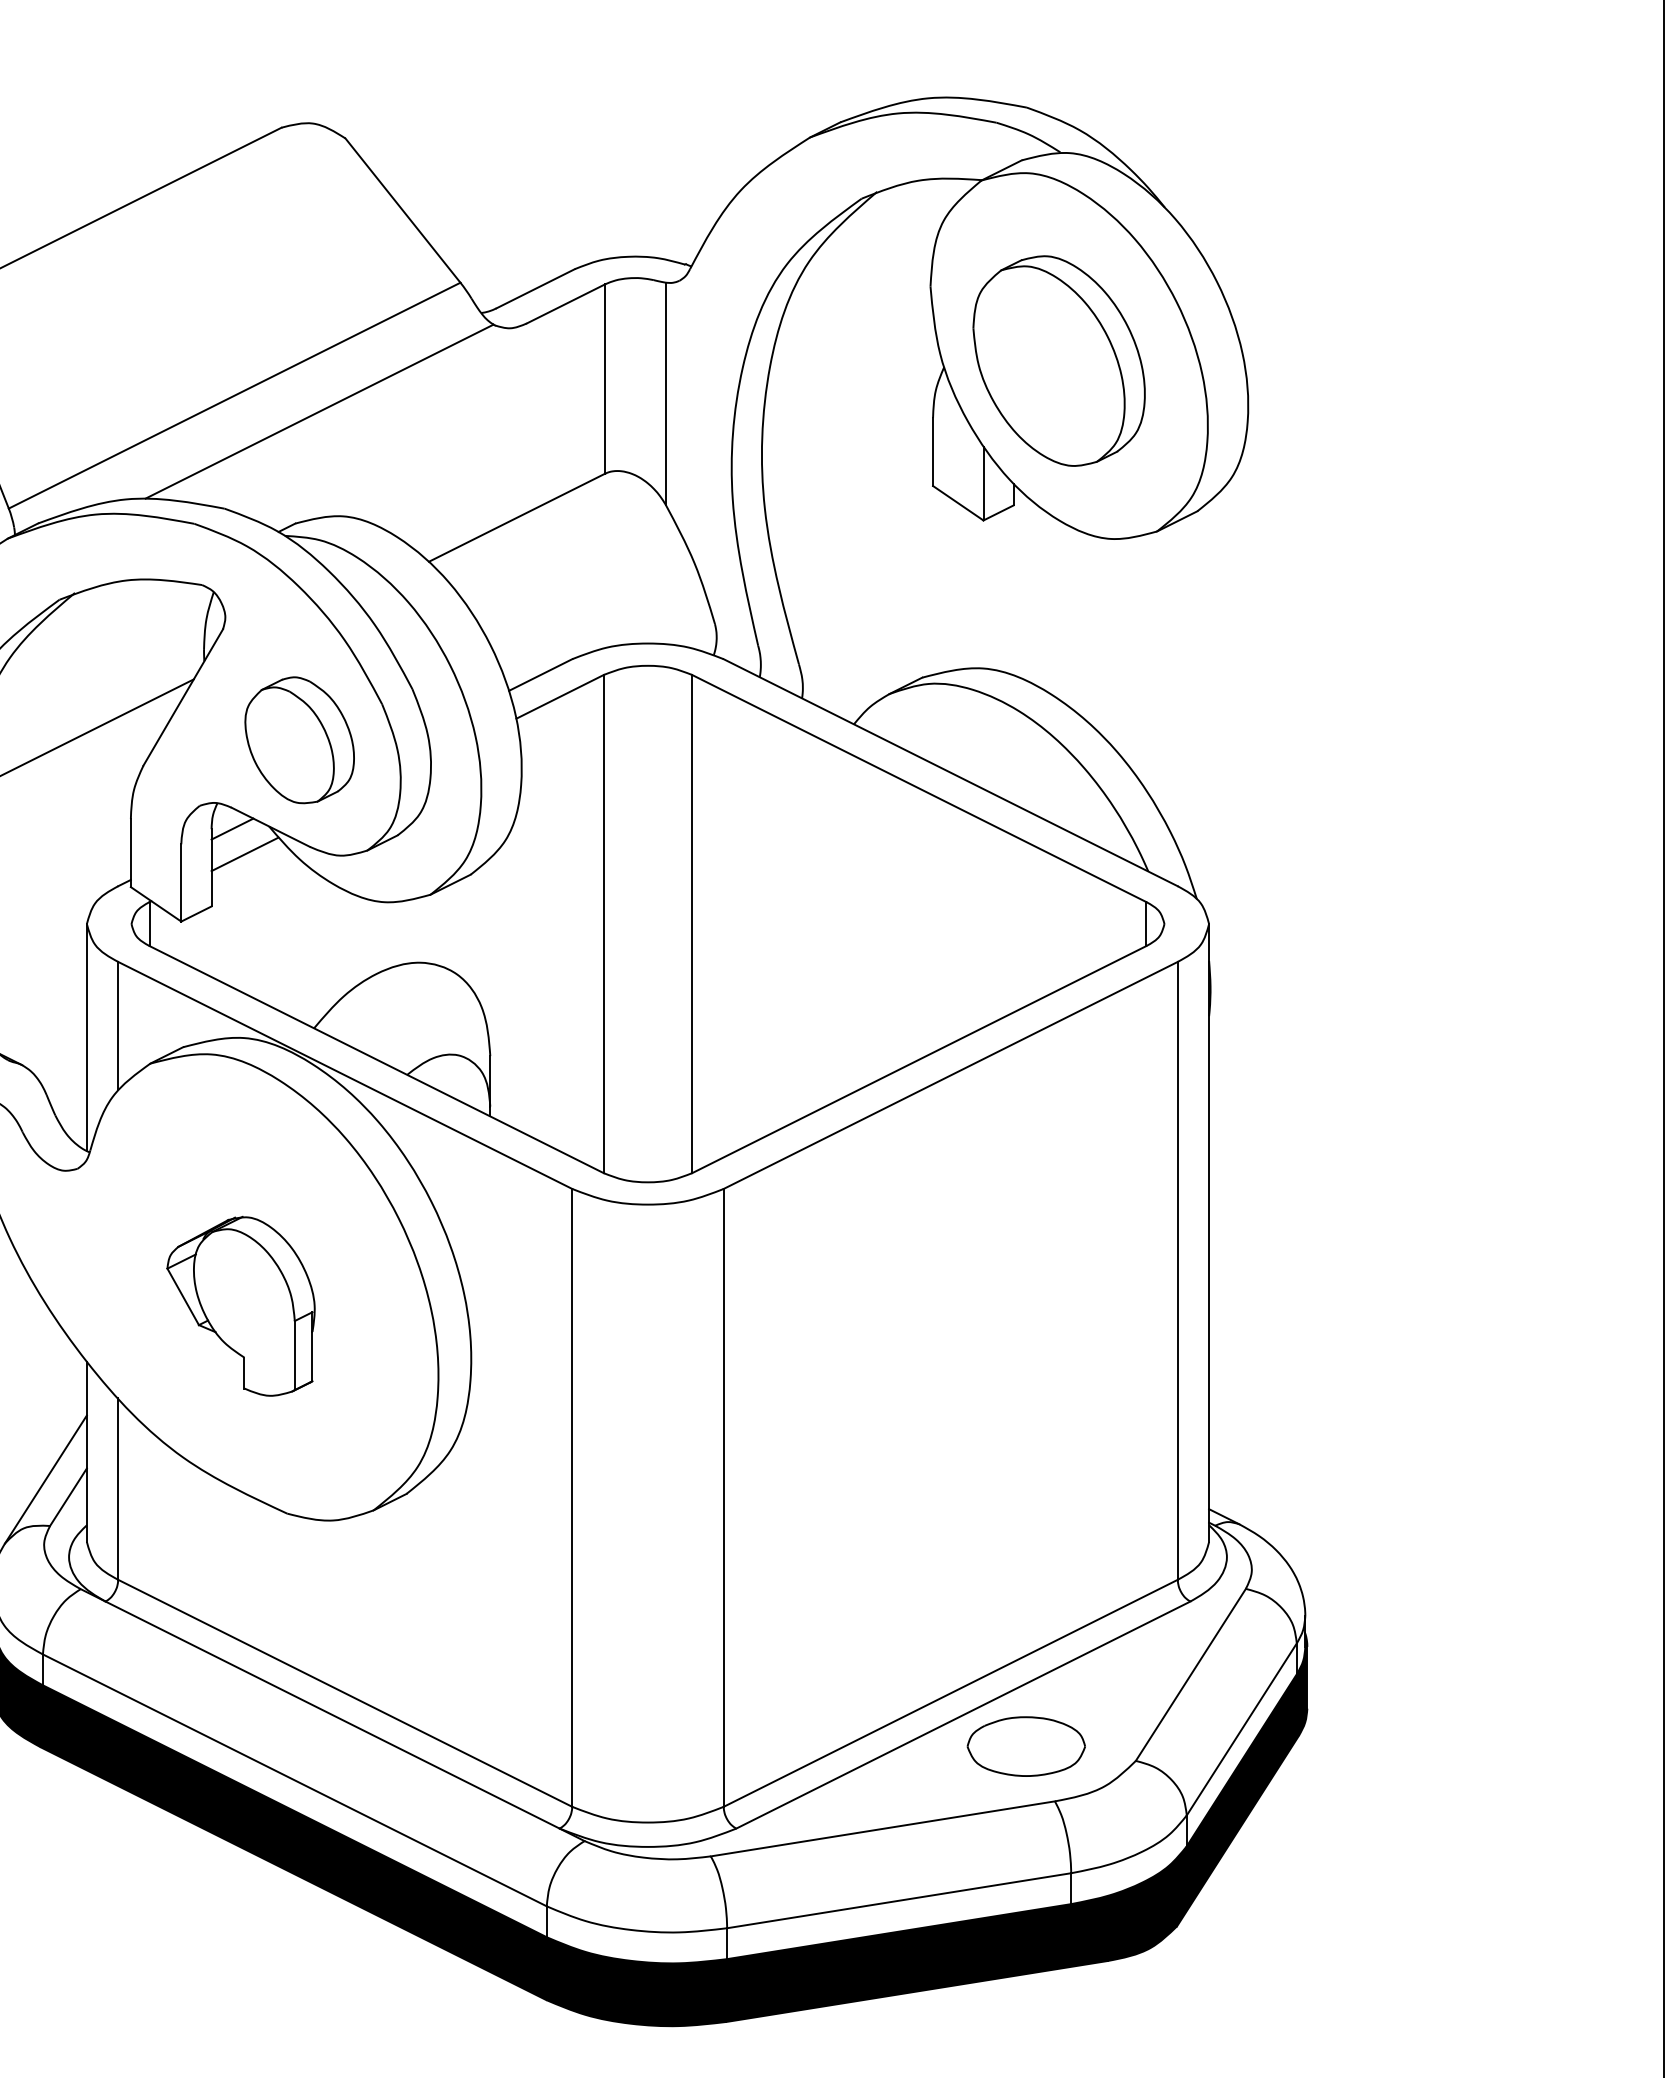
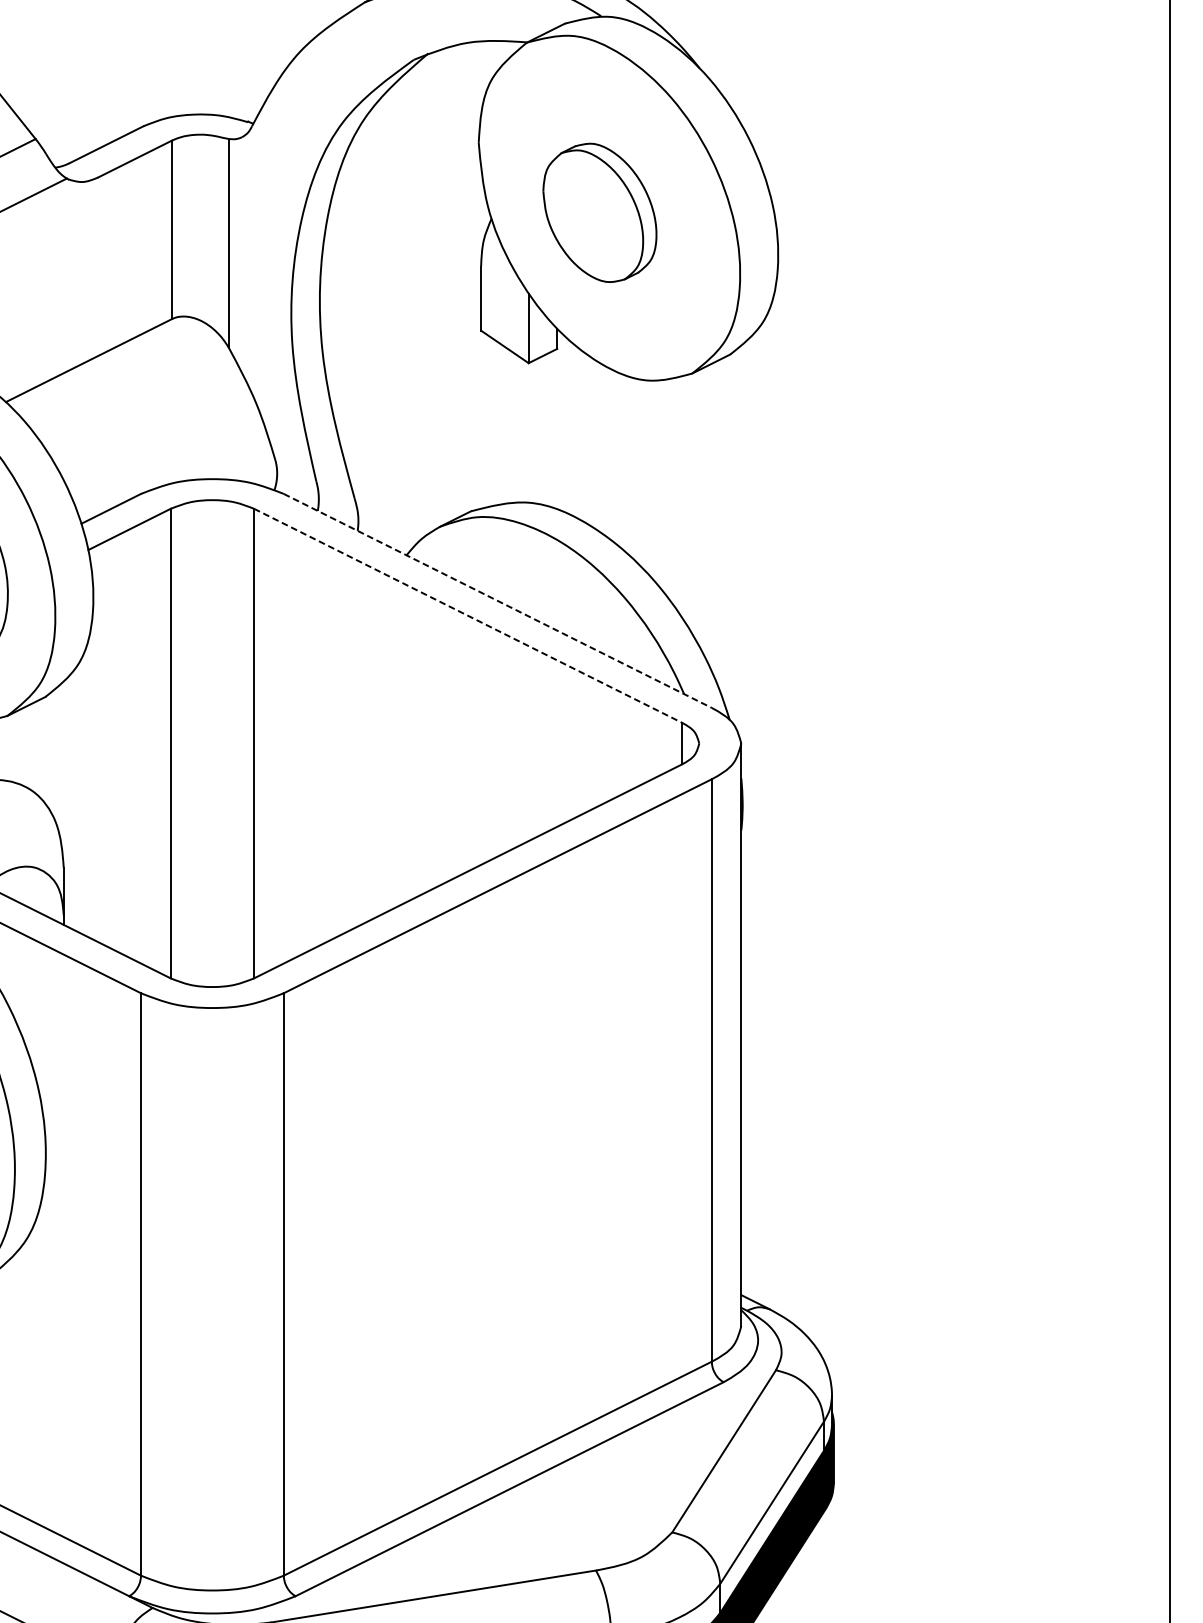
part: (1058, 360) -> (599, 212), size x0.7
line: (950, 772) -> (497, 600), solid -> dashed
line: (919, 788) -> (468, 615), solid -> dashed
part: (1025, 1746) -> (568, 1518), removed

